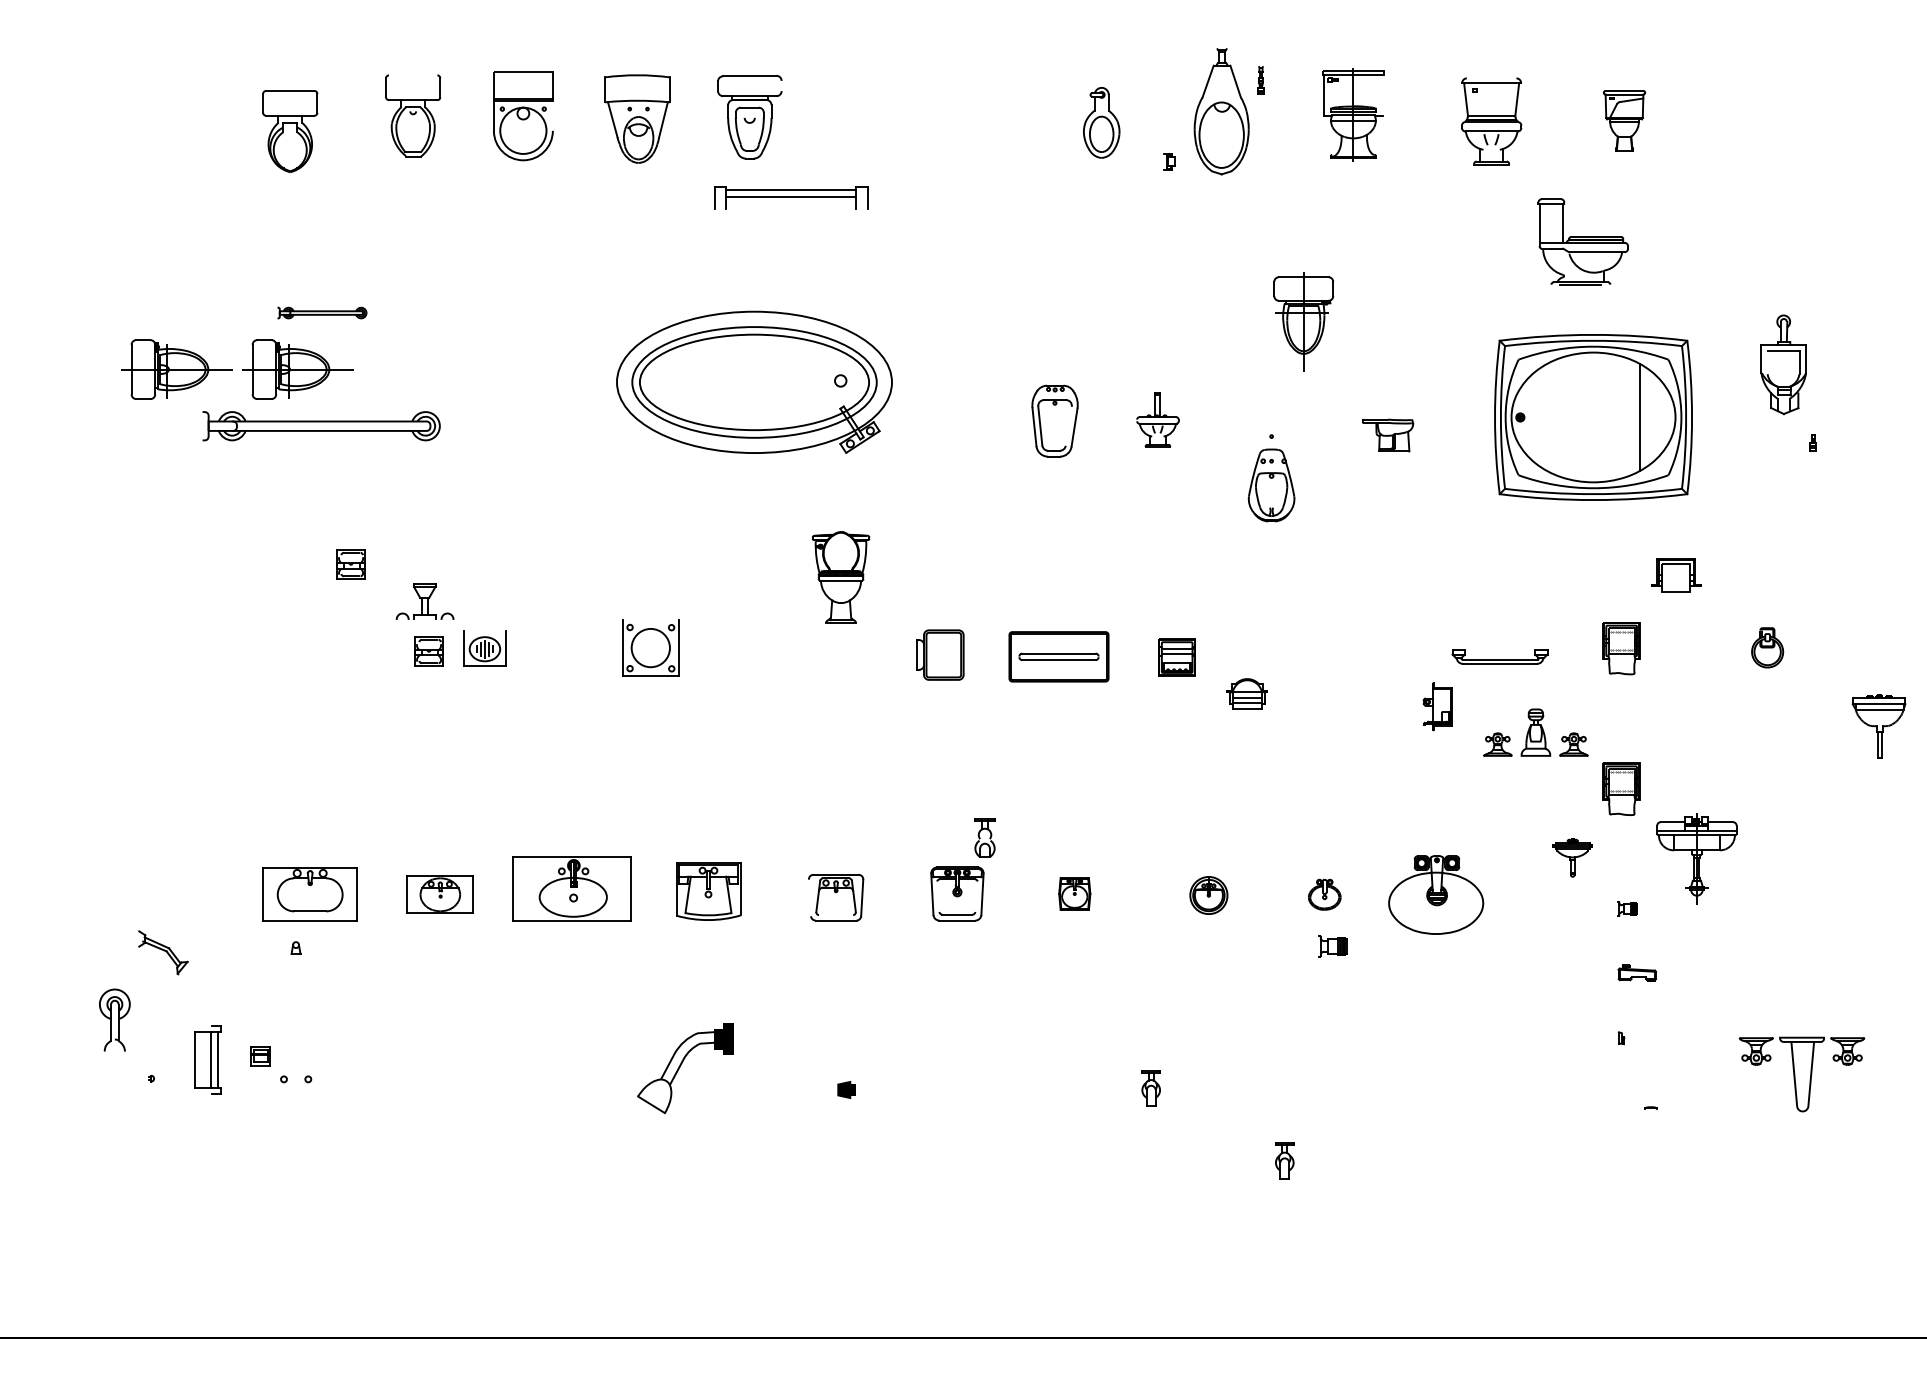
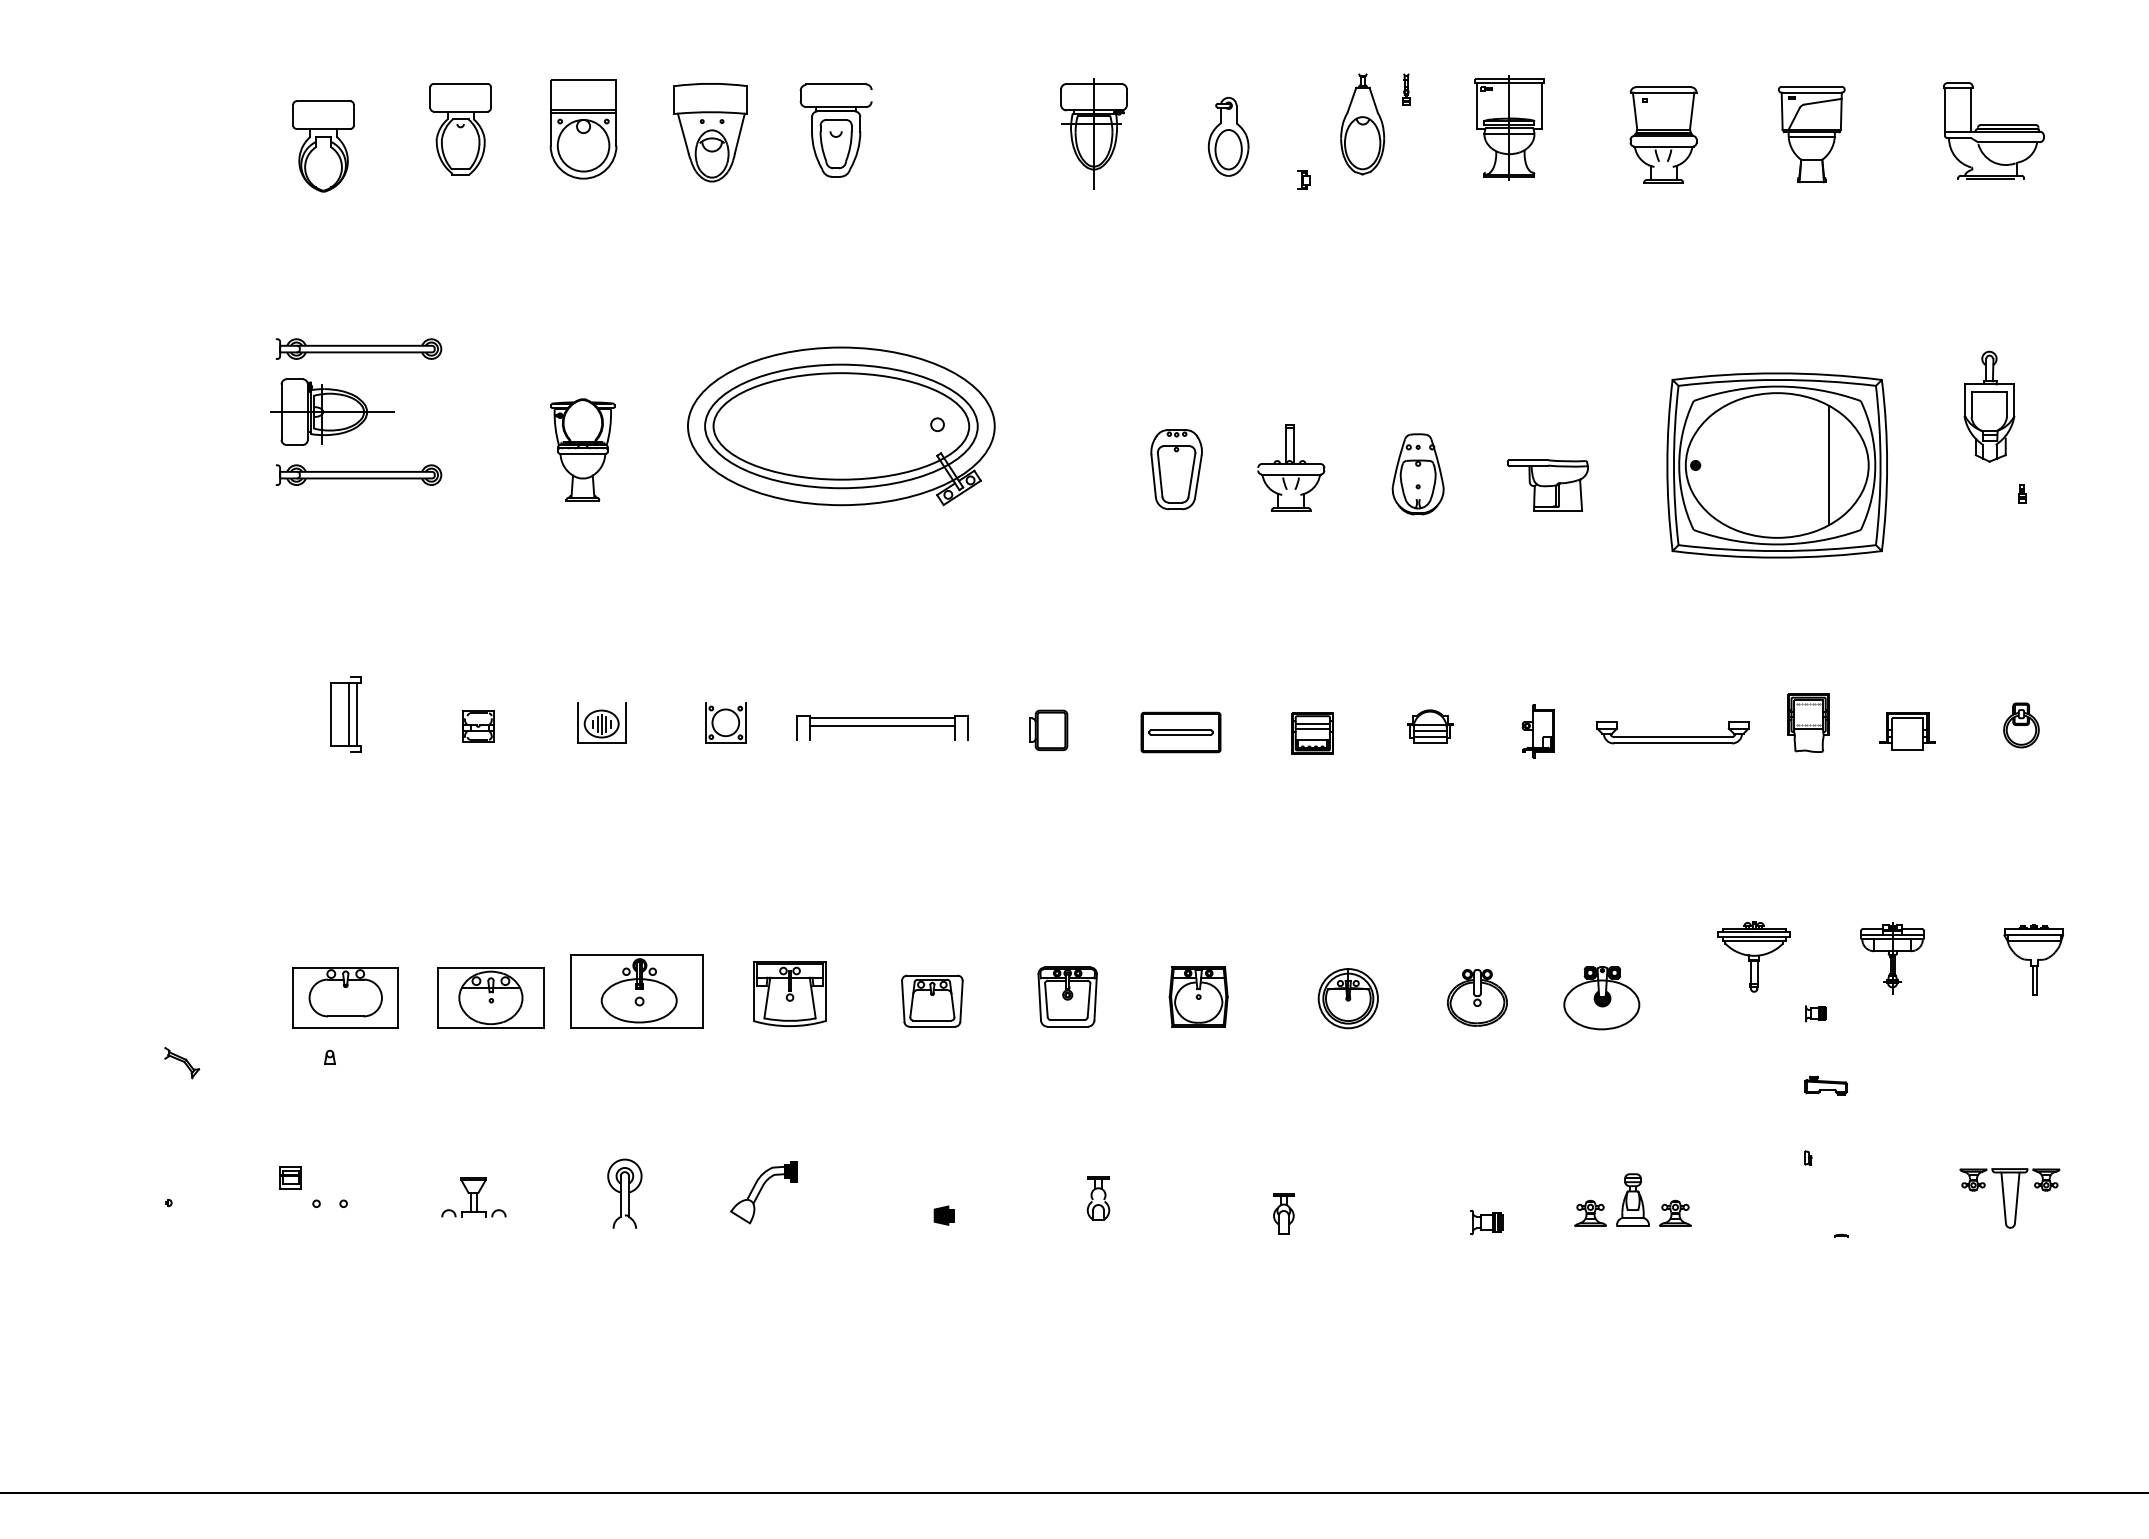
line: (413, 75) -> (460, 83), added
line: (1491, 78) -> (1663, 87), added
line: (1383, 95) -> (1542, 106), added
part: (1221, 111) -> (1362, 124), size x0.71
line: (552, 115) -> (616, 128), added
part: (1624, 120) -> (1811, 134), size x1.43
part: (791, 197) -> (882, 727), moved
part: (1582, 241) -> (1993, 130), moved
part: (322, 312) -> (359, 348), size x1.67
part: (1303, 321) -> (1093, 133), moved
line: (1767, 362) -> (1971, 404), added
part: (177, 369) -> (197, 411), removed
part: (1158, 419) -> (1291, 467), size x1.43
part: (322, 425) -> (359, 474), size x0.62
line: (1068, 426) -> (1191, 475), added
part: (1387, 435) -> (1547, 485), size x1.43
part: (1270, 485) -> (1417, 474), moved
part: (351, 564) -> (391, 629), removed
part: (1676, 576) -> (1907, 731), moved
part: (840, 577) -> (582, 449), moved
part: (424, 602) -> (473, 1197), moved
part: (484, 647) -> (601, 722), moved
part: (650, 647) -> (725, 722), size x0.62
part: (1767, 647) -> (2021, 725), moved
part: (940, 654) -> (1048, 729), size x0.71
part: (1058, 656) -> (1180, 732), size x0.71
part: (1499, 656) -> (1672, 732), size x1.43
part: (1247, 693) -> (1430, 726), moved
part: (1436, 707) -> (1537, 731), moved
part: (1878, 725) -> (2033, 959), moved
part: (1535, 732) -> (1632, 1199), moved
part: (1621, 788) -> (1808, 879), removed
part: (985, 837) -> (1098, 1198), moved
part: (1572, 857) -> (1753, 956), size x1.67
part: (1696, 859) -> (1892, 958), size x0.71
part: (1074, 893) -> (1198, 996), size x1.67
part: (439, 894) -> (490, 997), size x1.43
part: (1324, 894) -> (1477, 997), size x1.67
part: (1208, 895) -> (1347, 998), size x1.43
part: (1435, 895) -> (1601, 998), size x0.71
line: (810, 897) -> (903, 1001), added
line: (938, 897) -> (1046, 1000), added
line: (976, 897) -> (1088, 1000), added
line: (836, 915) -> (932, 1020), added
part: (1332, 946) -> (1486, 1222), moved
part: (163, 953) -> (182, 1063), size x0.62
part: (114, 1019) -> (624, 1193), moved
part: (207, 1060) -> (345, 714), moved
part: (684, 1069) -> (763, 1192), size x0.62
part: (1801, 1074) -> (2009, 1198), size x0.71
part: (1284, 1160) -> (1432, 1294), removed

